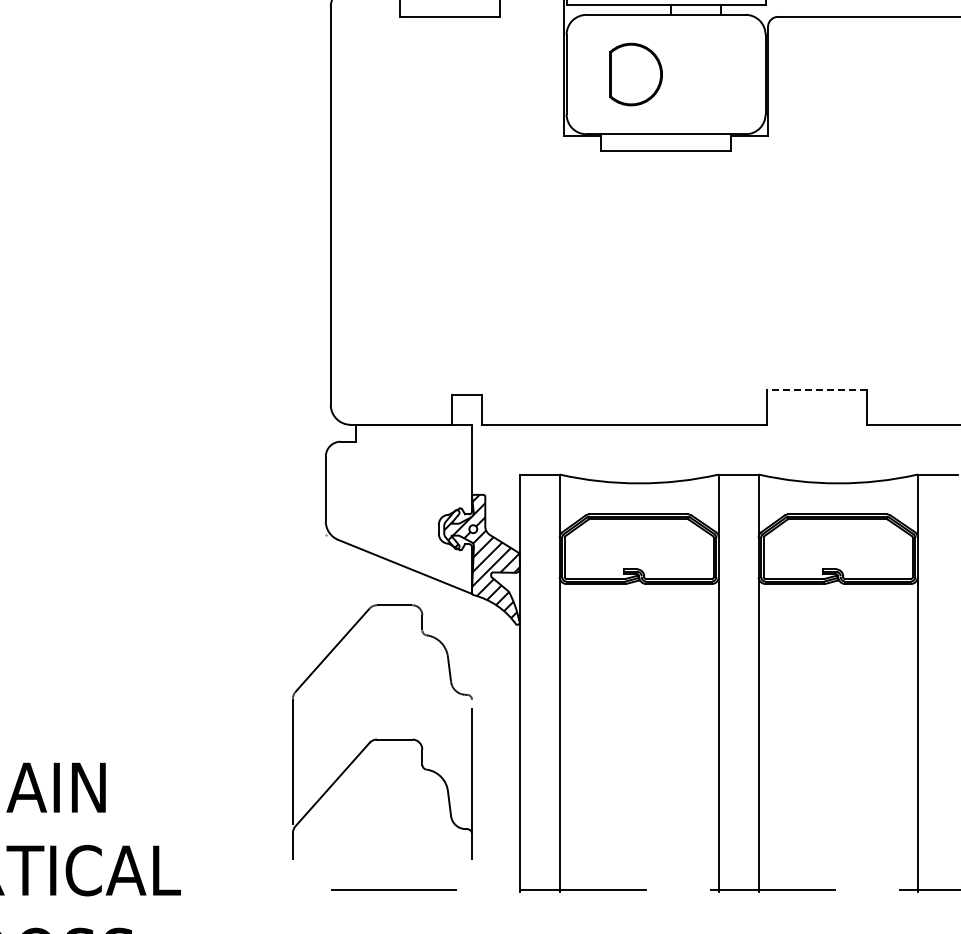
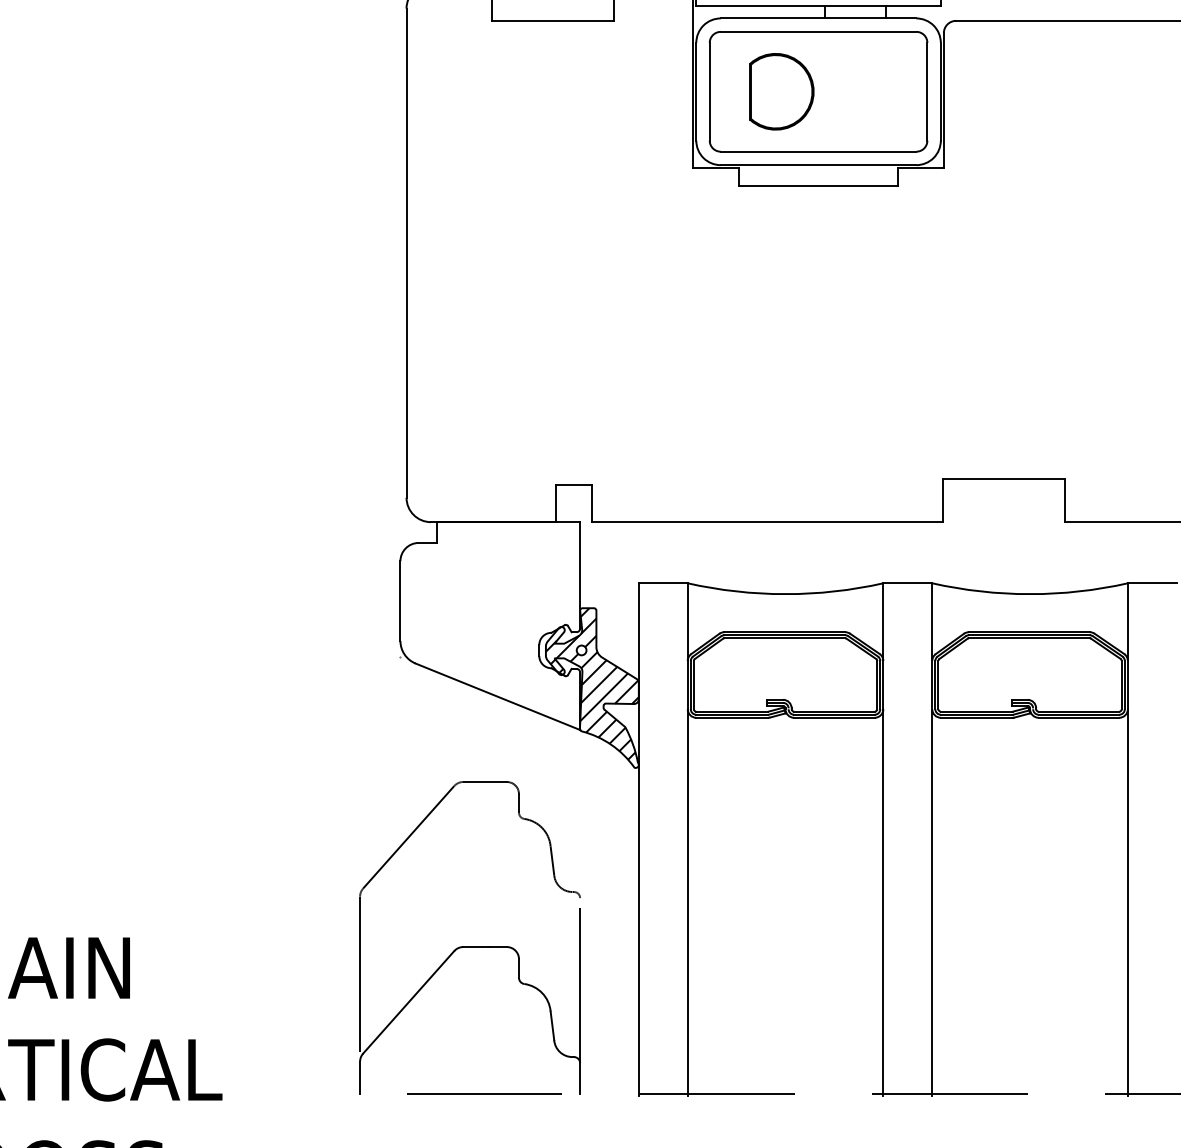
part: (665, 74) -> (817, 91), added
line: (816, 389) -> (1003, 478), dashed -> solid
part: (382, 739) -> (470, 946), moved

